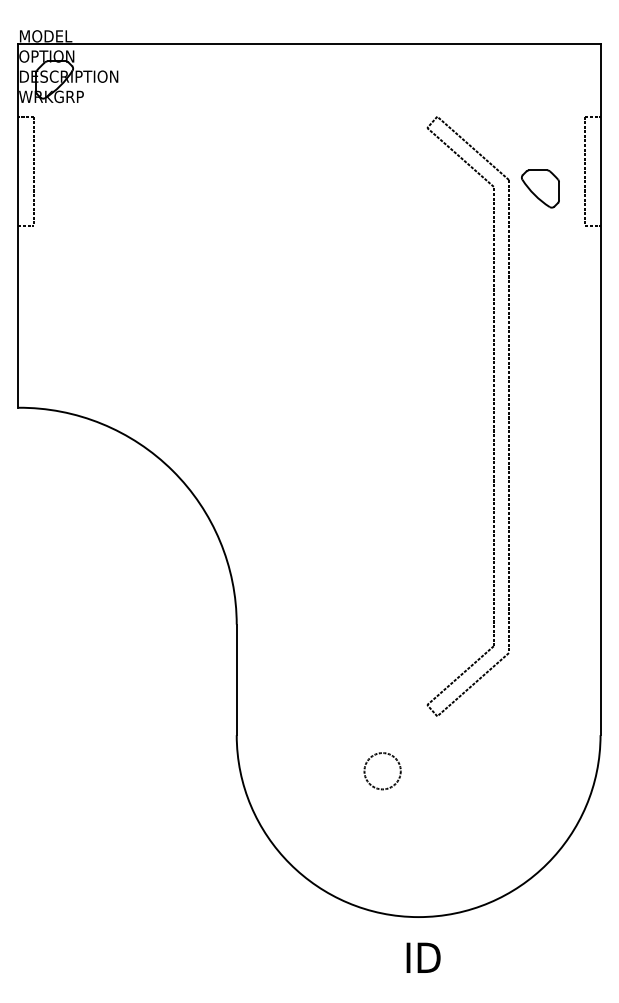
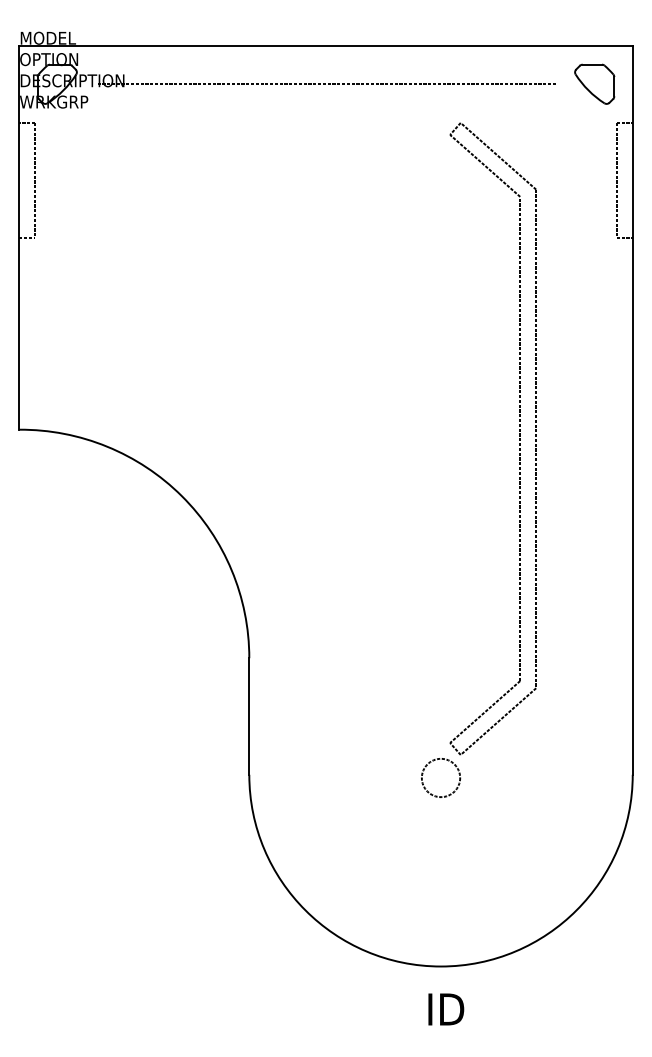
line: (309, 80) -> (326, 84), added
part: (540, 188) -> (594, 83), moved
circle: (382, 771) -> (440, 778), moved

